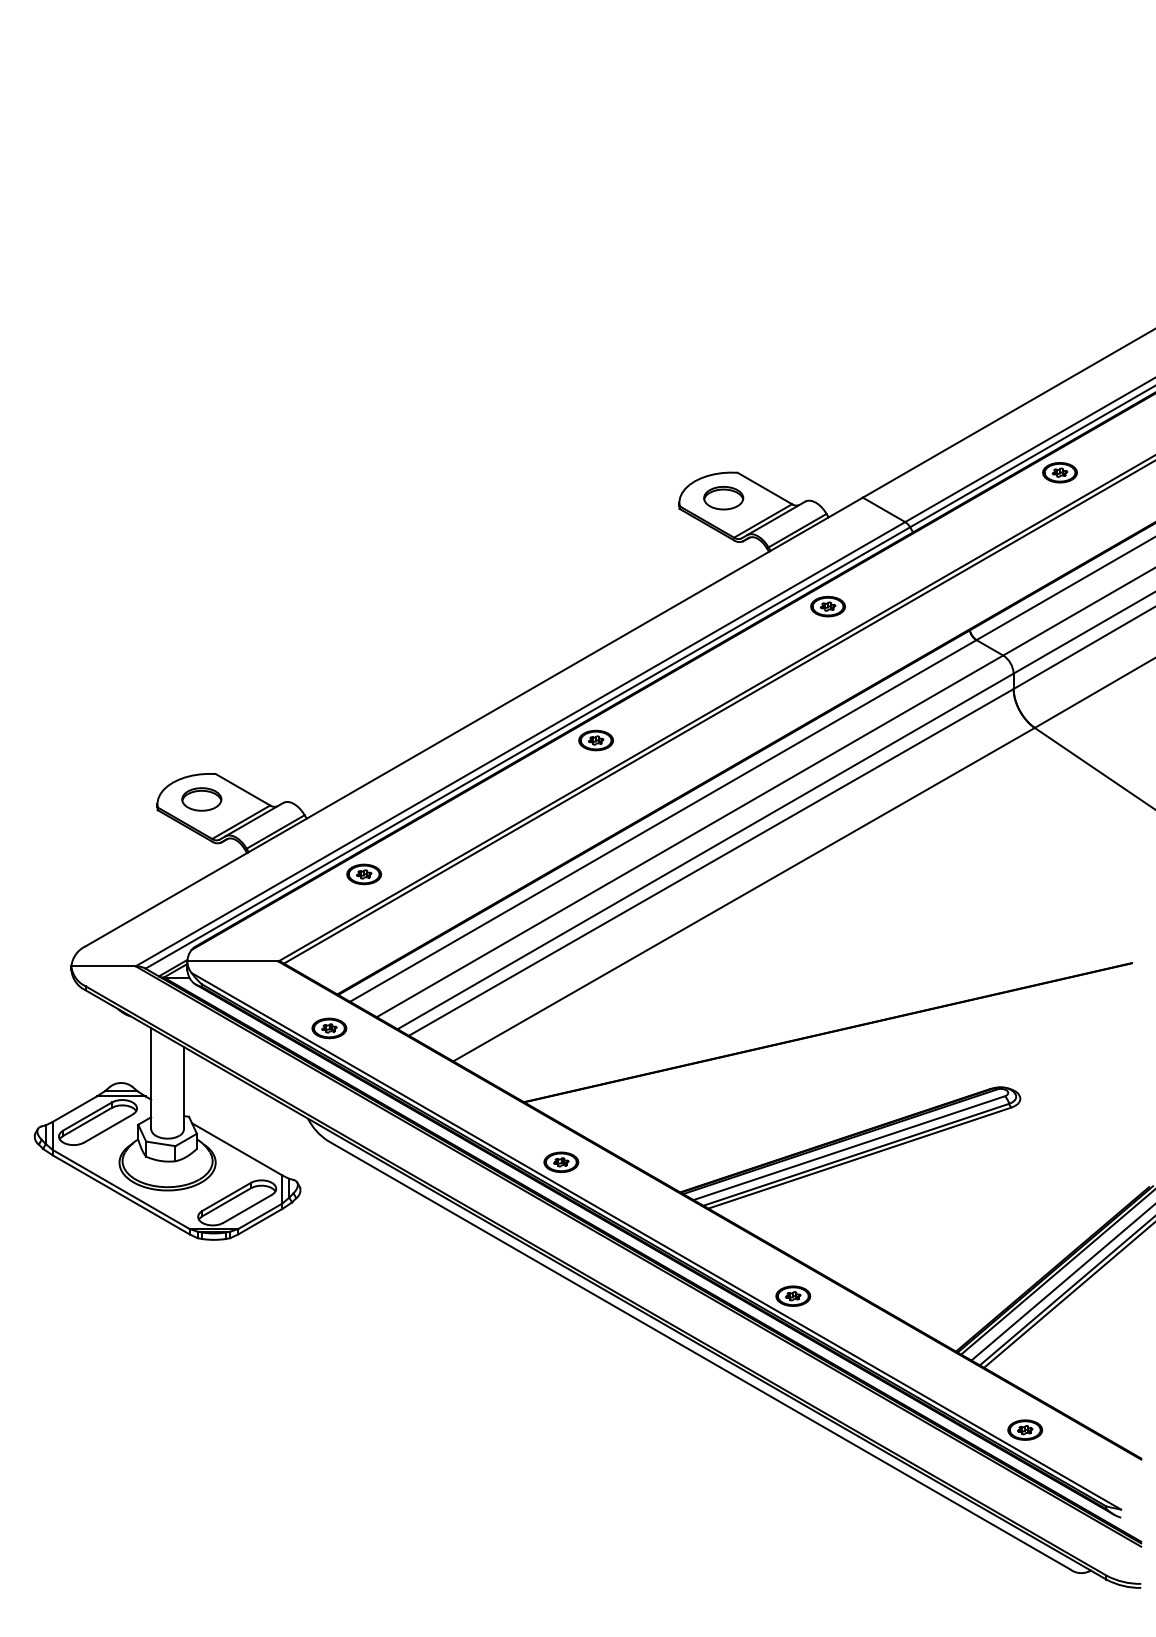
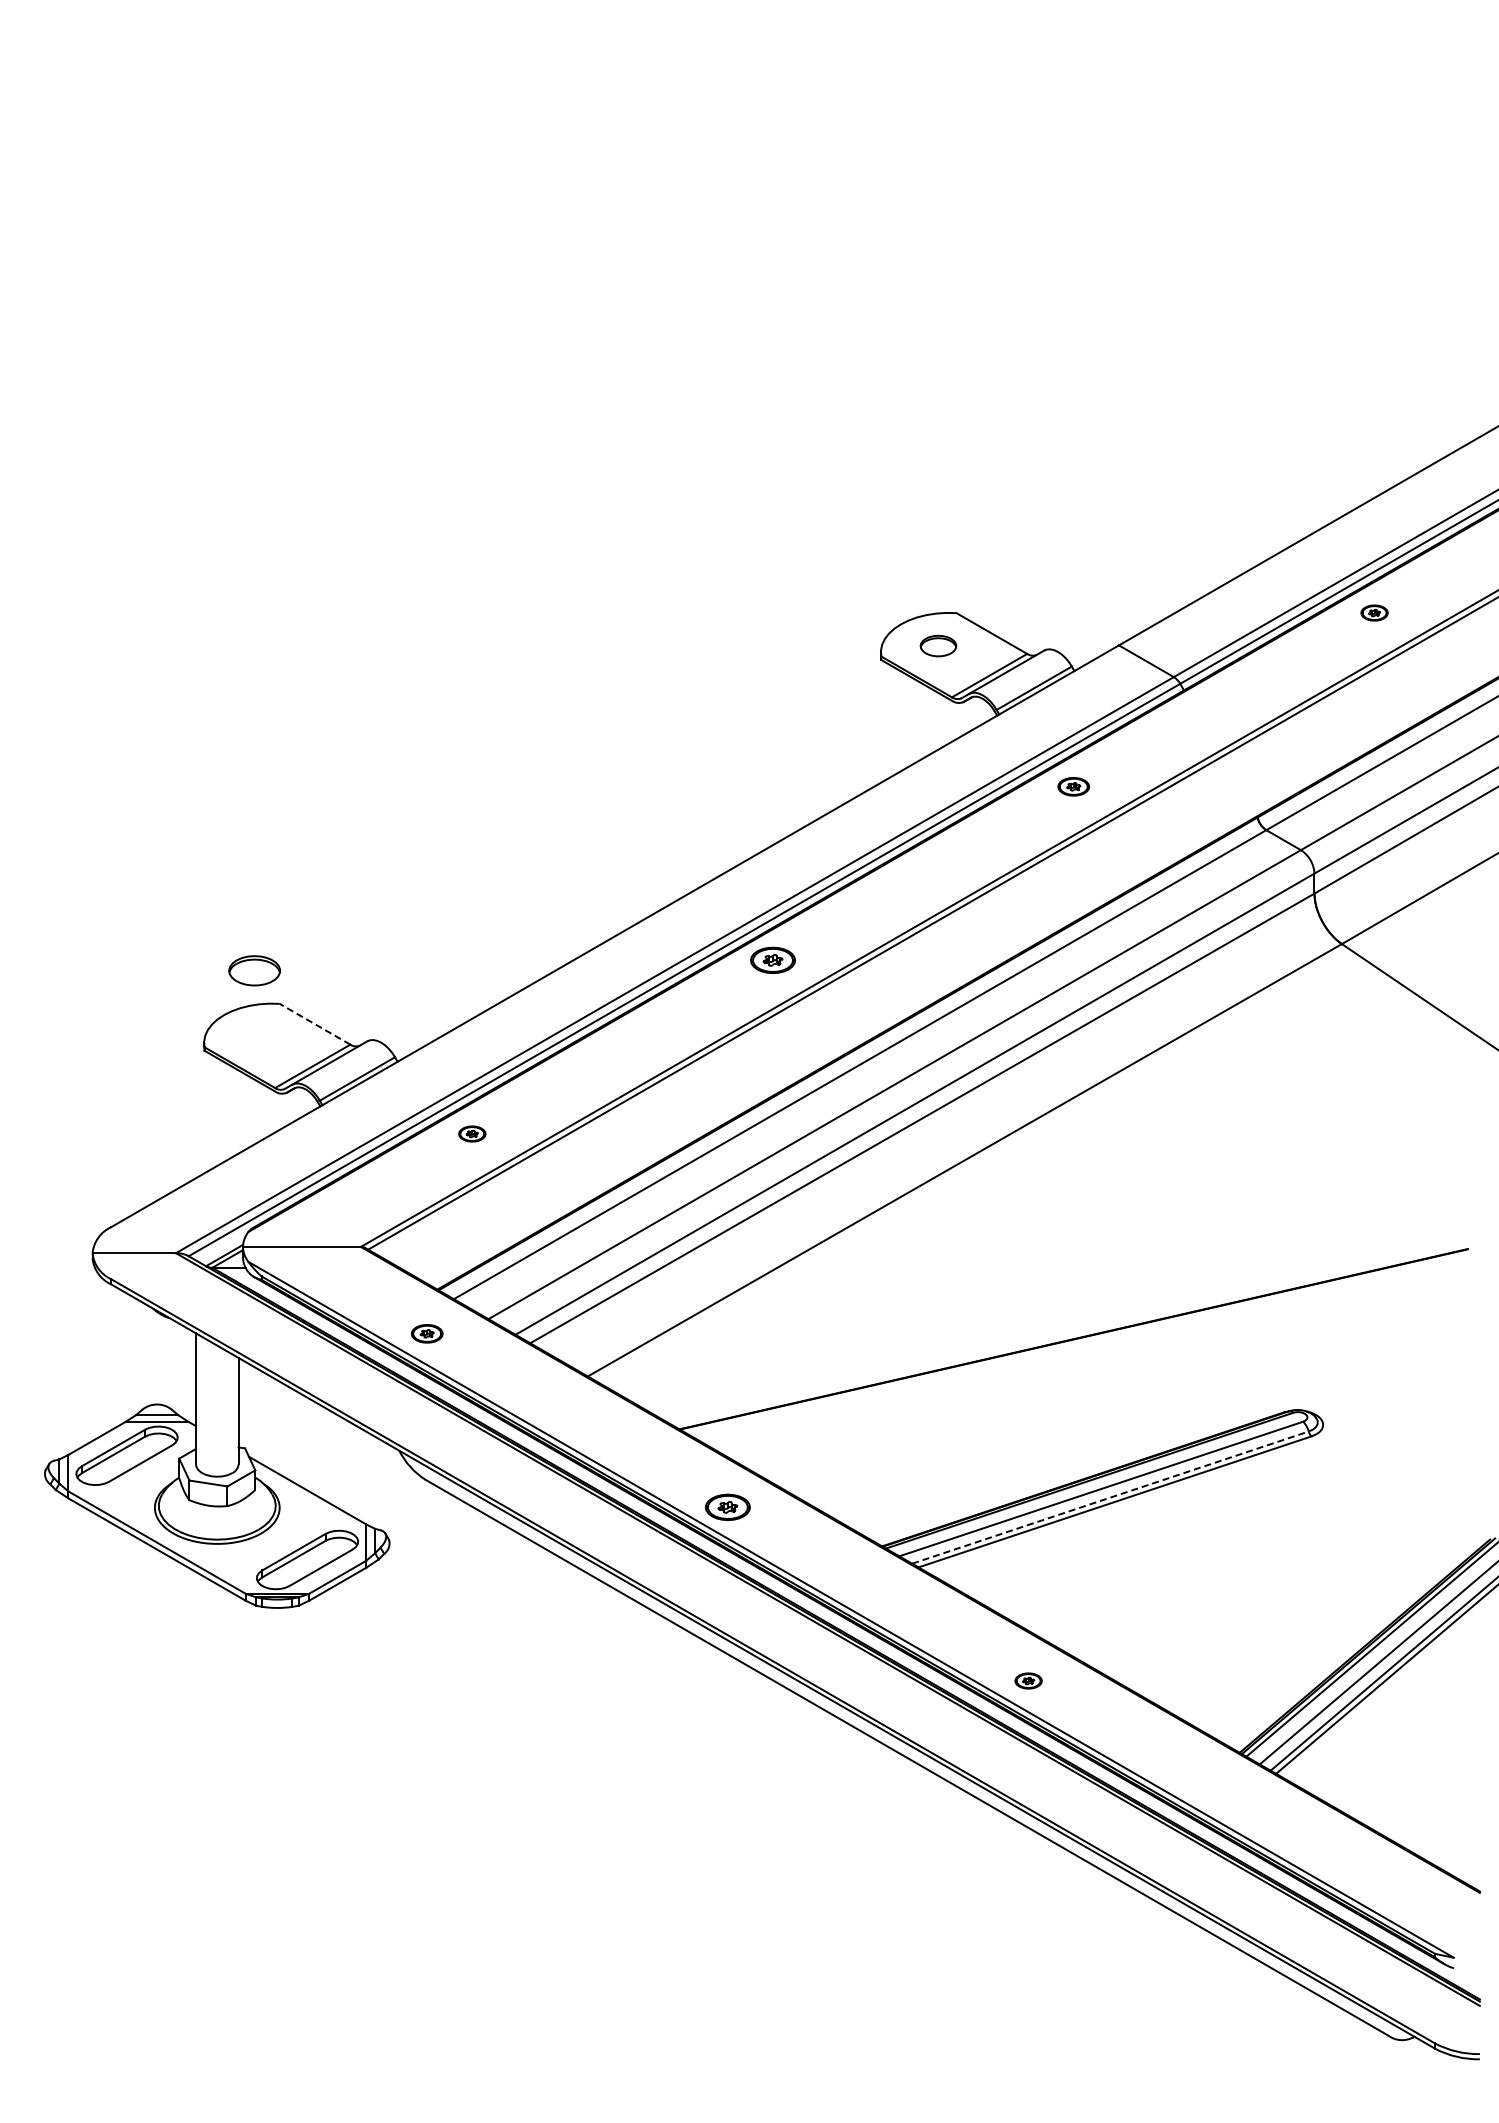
part: (1059, 472) -> (1374, 612), size x0.6
part: (723, 497) -> (938, 645), size x0.7
part: (827, 606) -> (1073, 786), size x0.7
line: (243, 789) -> (315, 1024), solid -> dashed
part: (201, 799) -> (254, 970), moved
part: (364, 874) -> (472, 1133), size x0.6
part: (329, 1028) -> (427, 1333), size x0.7
line: (856, 1154) -> (1110, 1497), solid -> dashed
part: (793, 1295) -> (1028, 1680), size x0.6
part: (1025, 1429) -> (1329, 1854), removed

